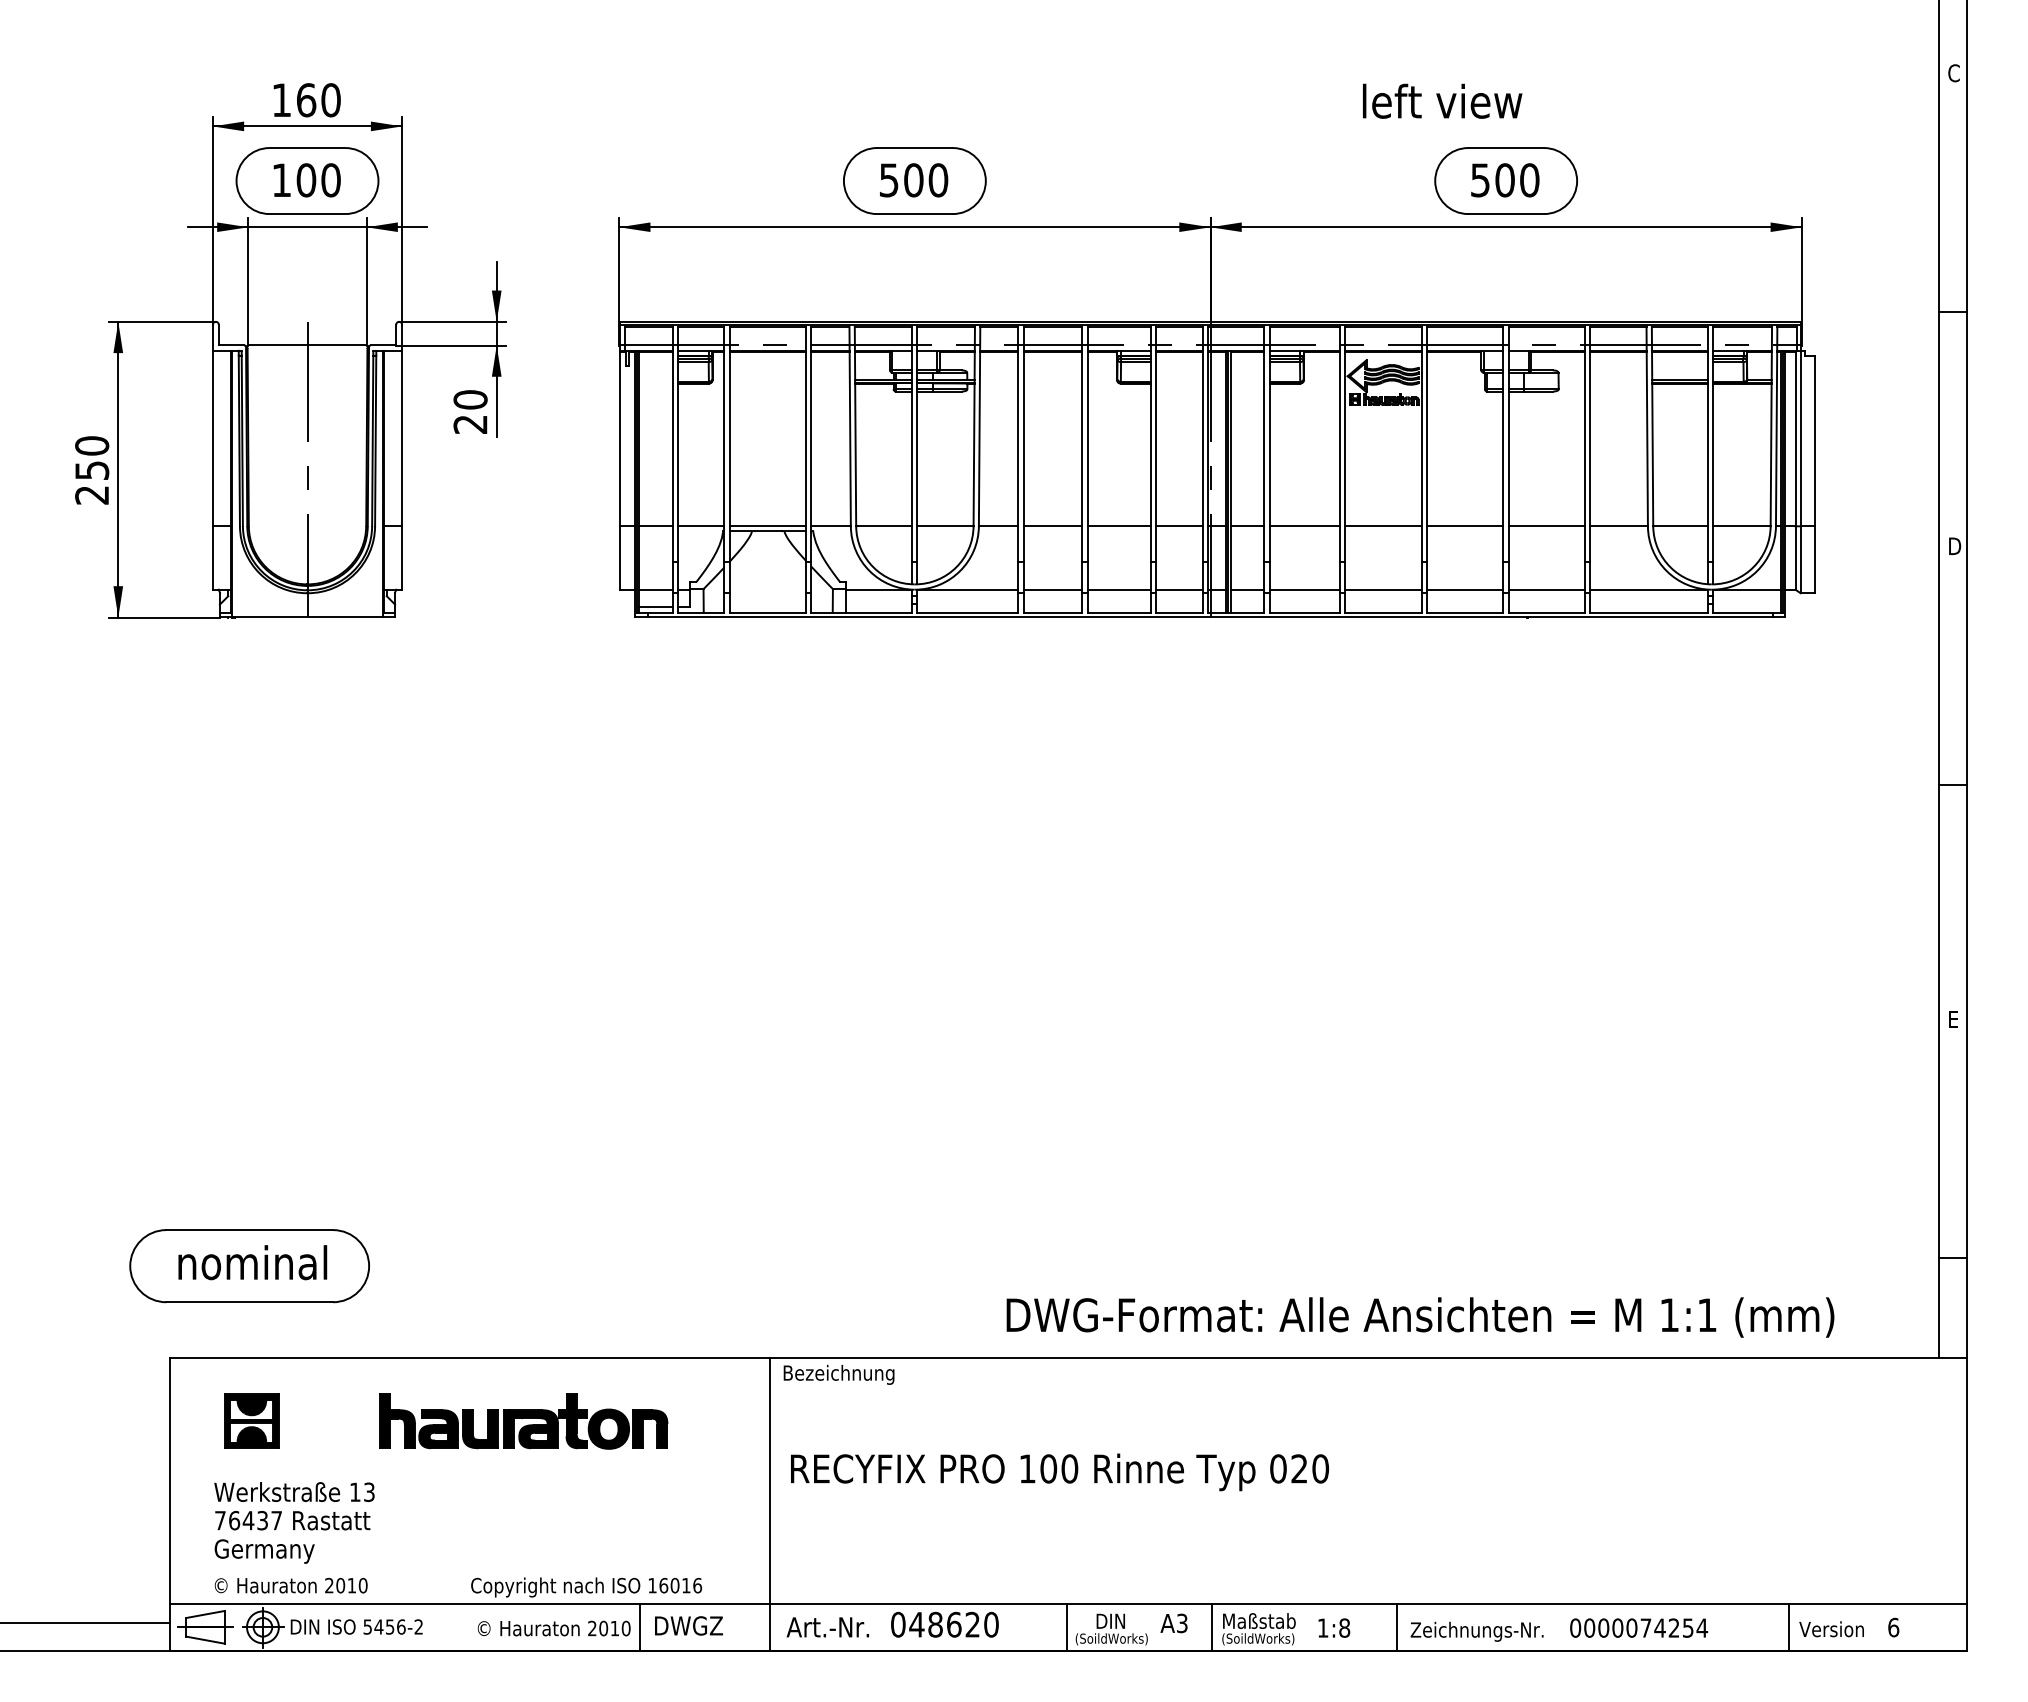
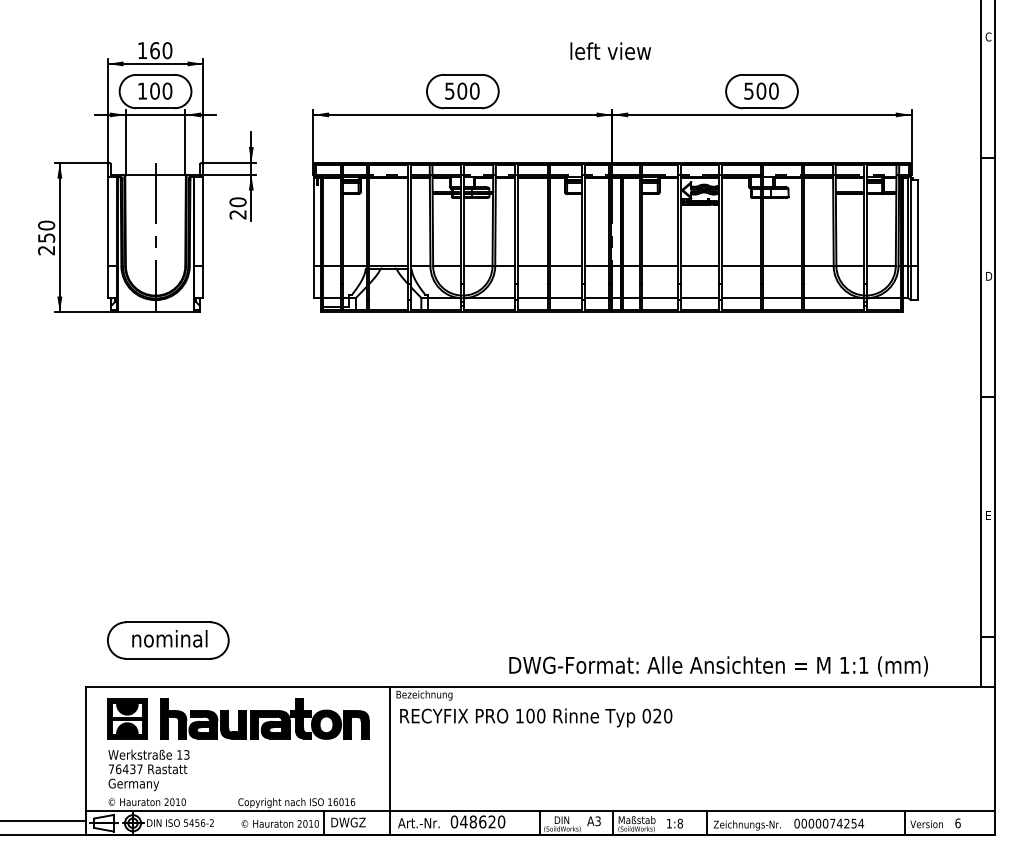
text: (1441, 99) -> (610, 50), moved
part: (250, 1266) -> (168, 640), moved
part: (252, 1420) -> (127, 718), size x1.43
part: (522, 1420) -> (264, 718), size x1.43
text: (1060, 1471) -> (536, 717), moved

